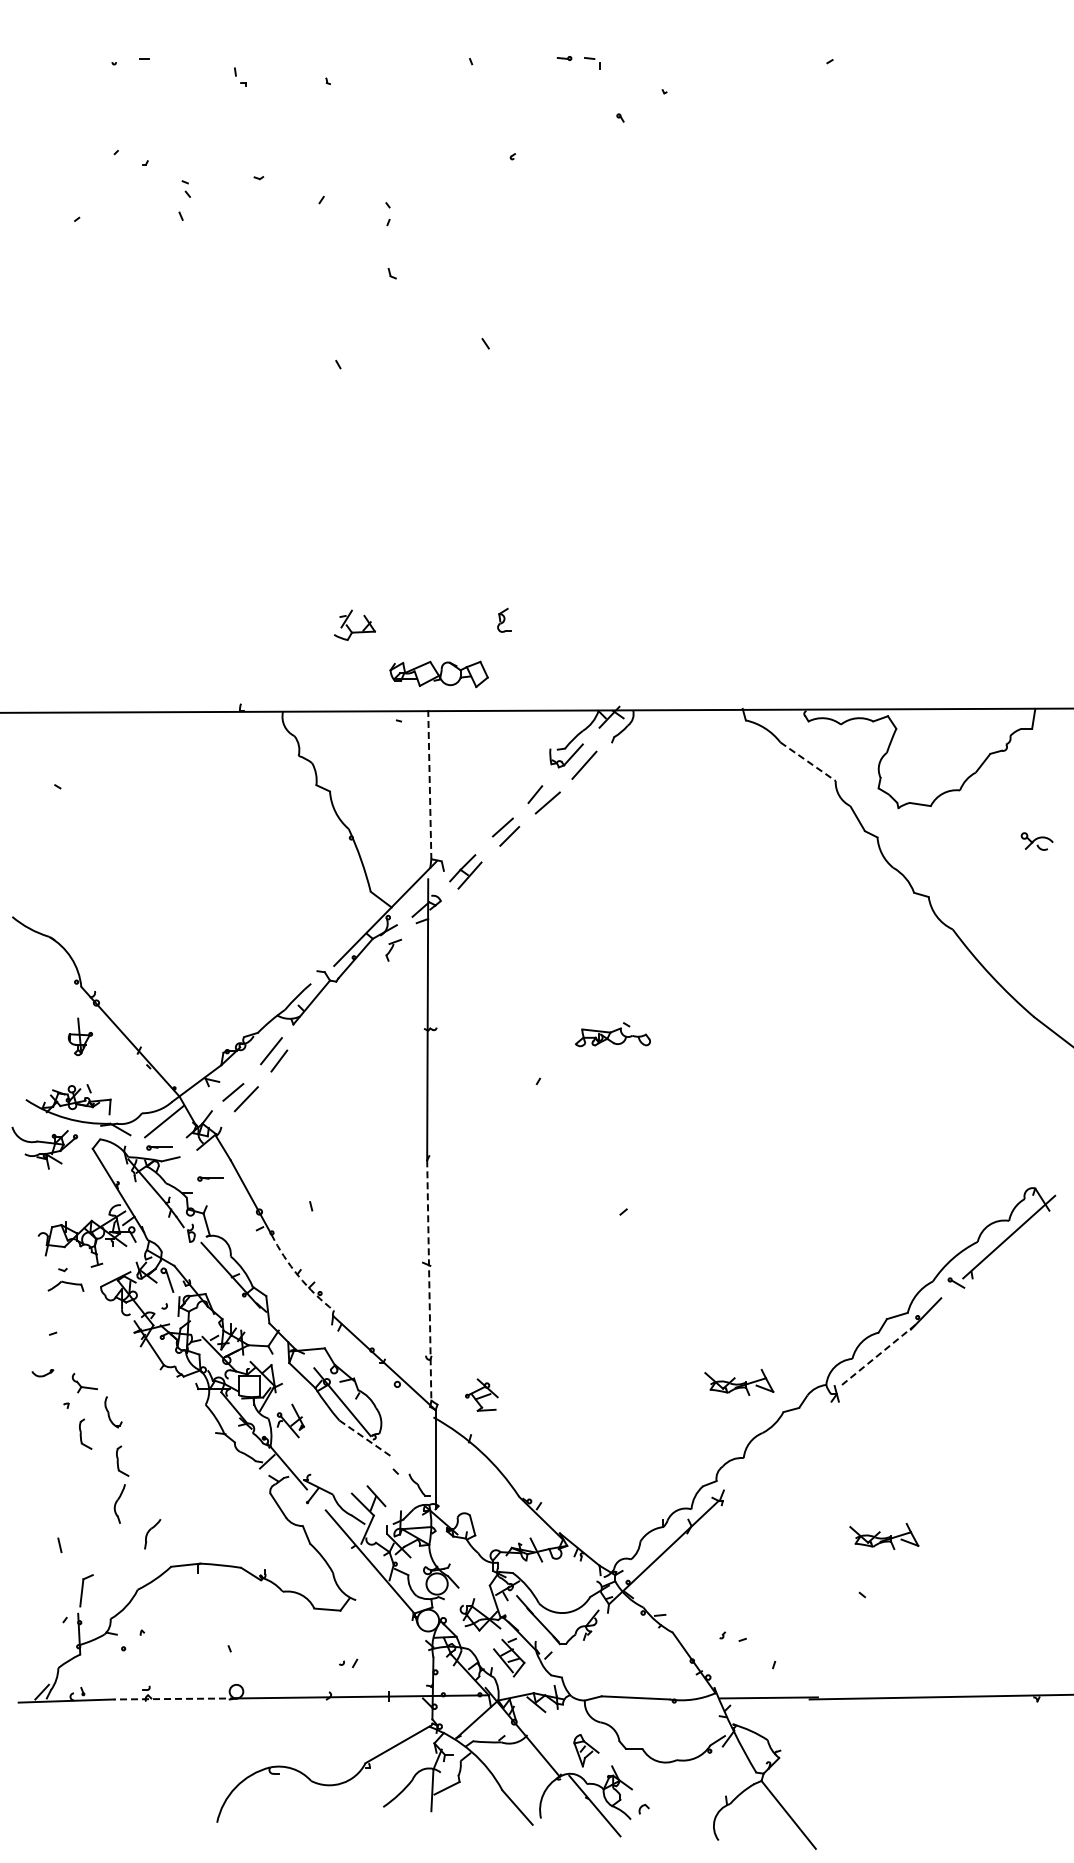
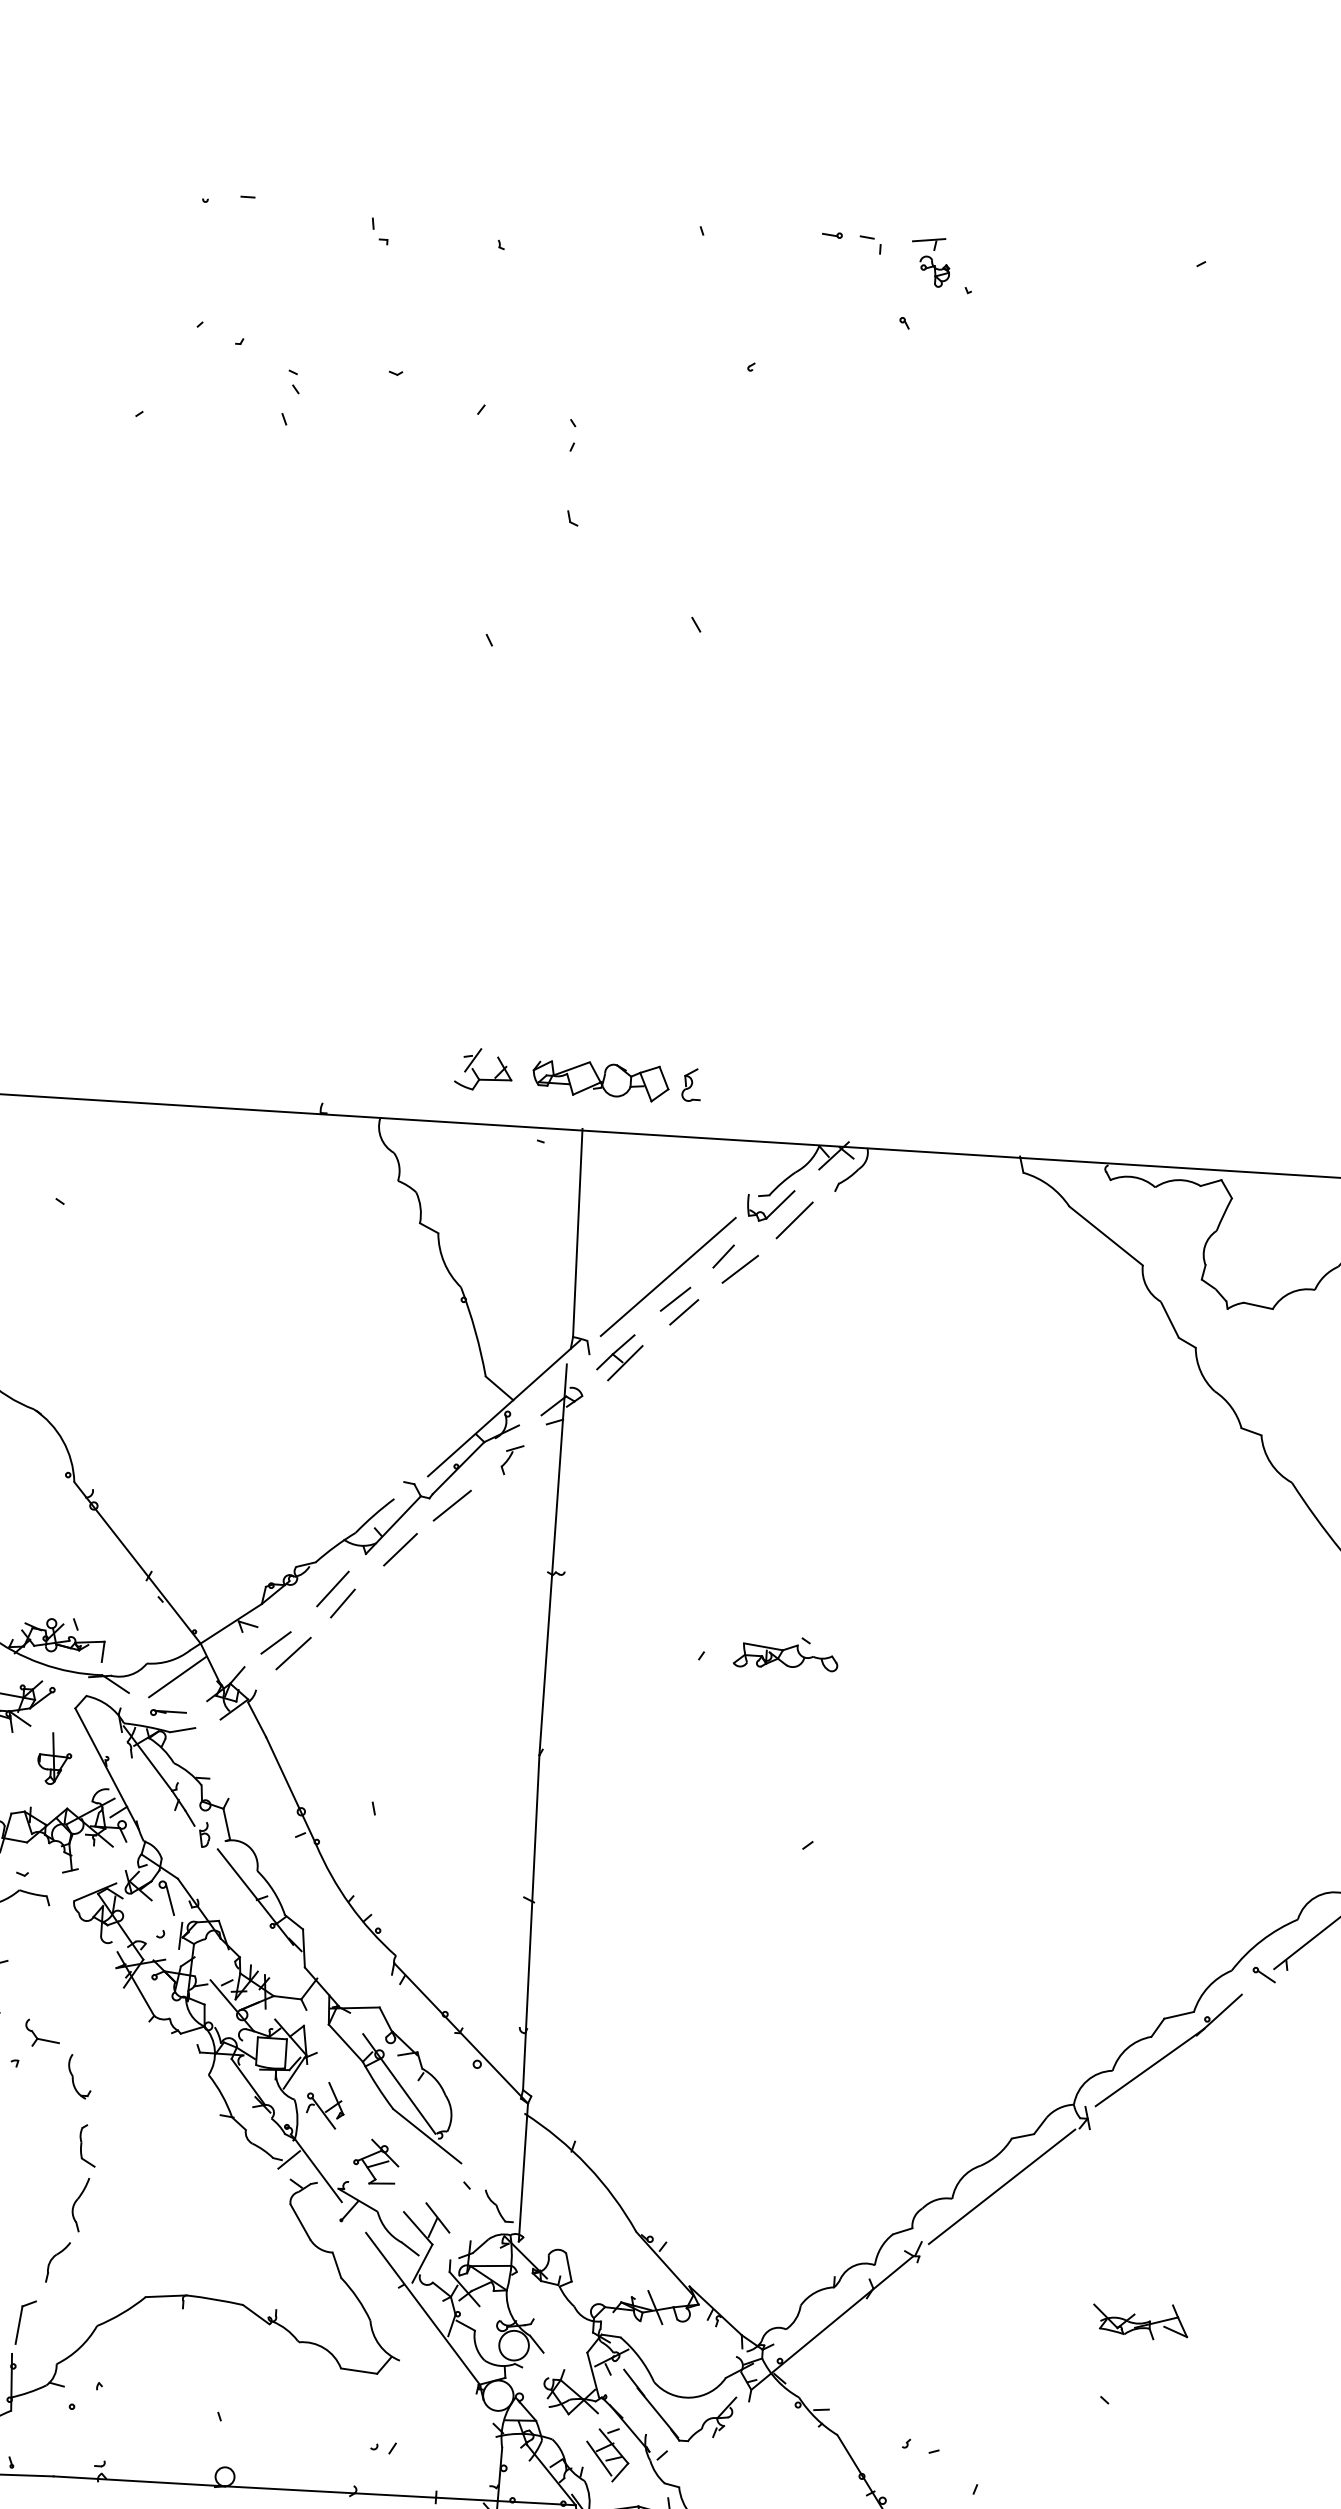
part: (635, 73) -> (929, 262), added
part: (504, 619) -> (692, 1083), moved
part: (354, 624) -> (483, 1068), moved
line: (808, 761) -> (1106, 1235), dashed -> solid
line: (429, 784) -> (577, 1232), dashed -> solid
line: (496, 811) -> (668, 1276), added
line: (352, 985) -> (451, 1505), added
line: (317, 1019) -> (399, 1549), added
part: (612, 1034) -> (785, 1653), moved
part: (79, 1036) -> (53, 1758), moved
part: (210, 1178) -> (236, 1760), removed
arc: (298, 1276) -> (349, 1905), dashed -> solid
line: (429, 1280) -> (531, 1922), dashed -> solid
line: (879, 1354) -> (1150, 2067), dashed -> solid
part: (739, 1382) -> (953, 2093), removed
part: (481, 1394) -> (375, 2161), moved
part: (85, 1433) -> (38, 2103), removed
line: (365, 1438) -> (427, 2136), dashed -> solid
line: (778, 1446) -> (1001, 2185), added
part: (152, 1534) -> (57, 2262), moved
line: (175, 1698) -> (139, 2480), dashed -> solid

